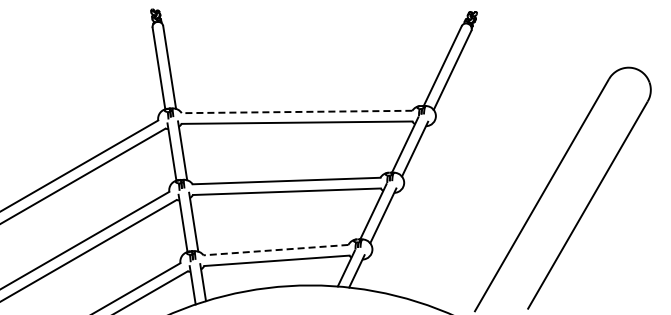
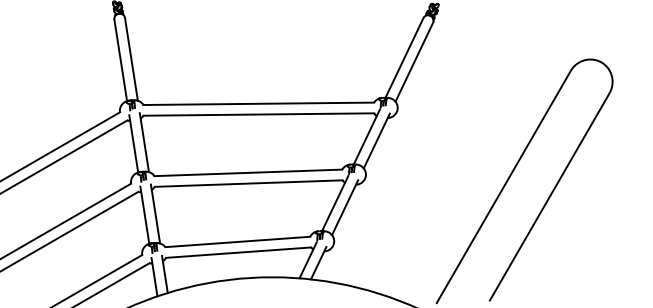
line: (296, 111) -> (258, 103), dashed -> solid
line: (276, 250) -> (238, 242), dashed -> solid

